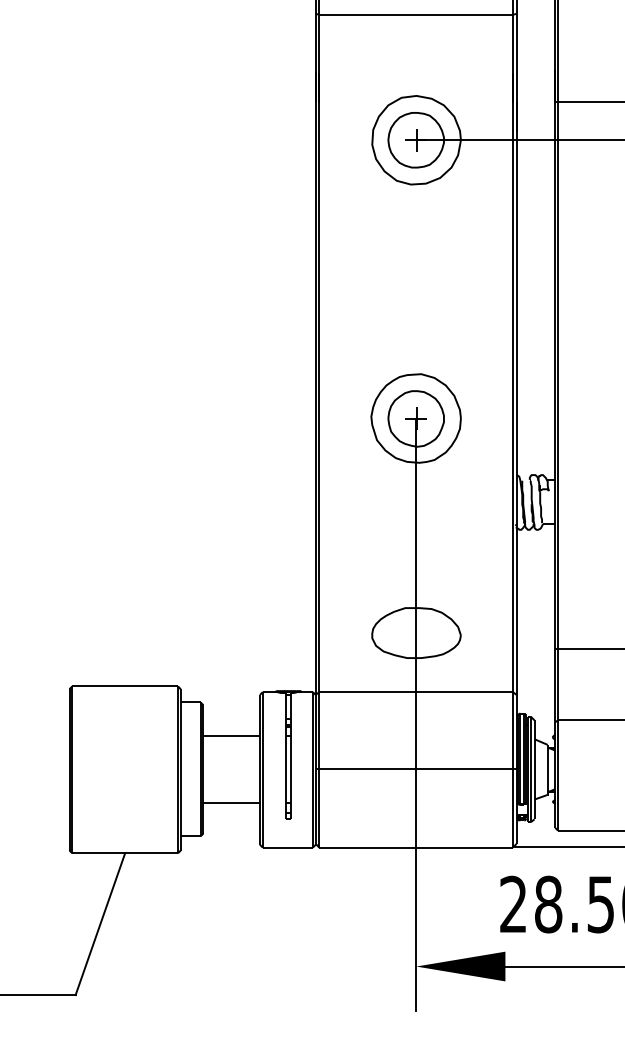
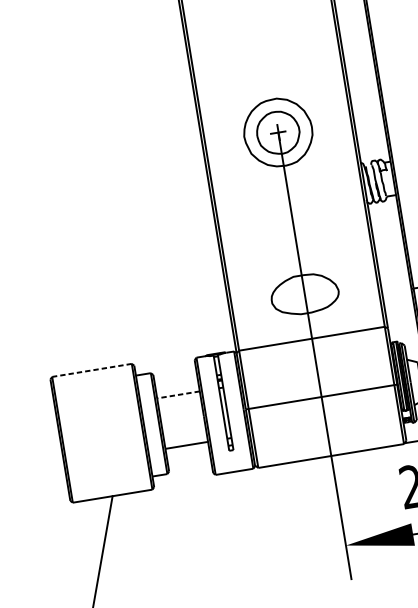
line: (125, 686) -> (92, 370), solid -> dashed
line: (231, 736) -> (178, 395), solid -> dashed

